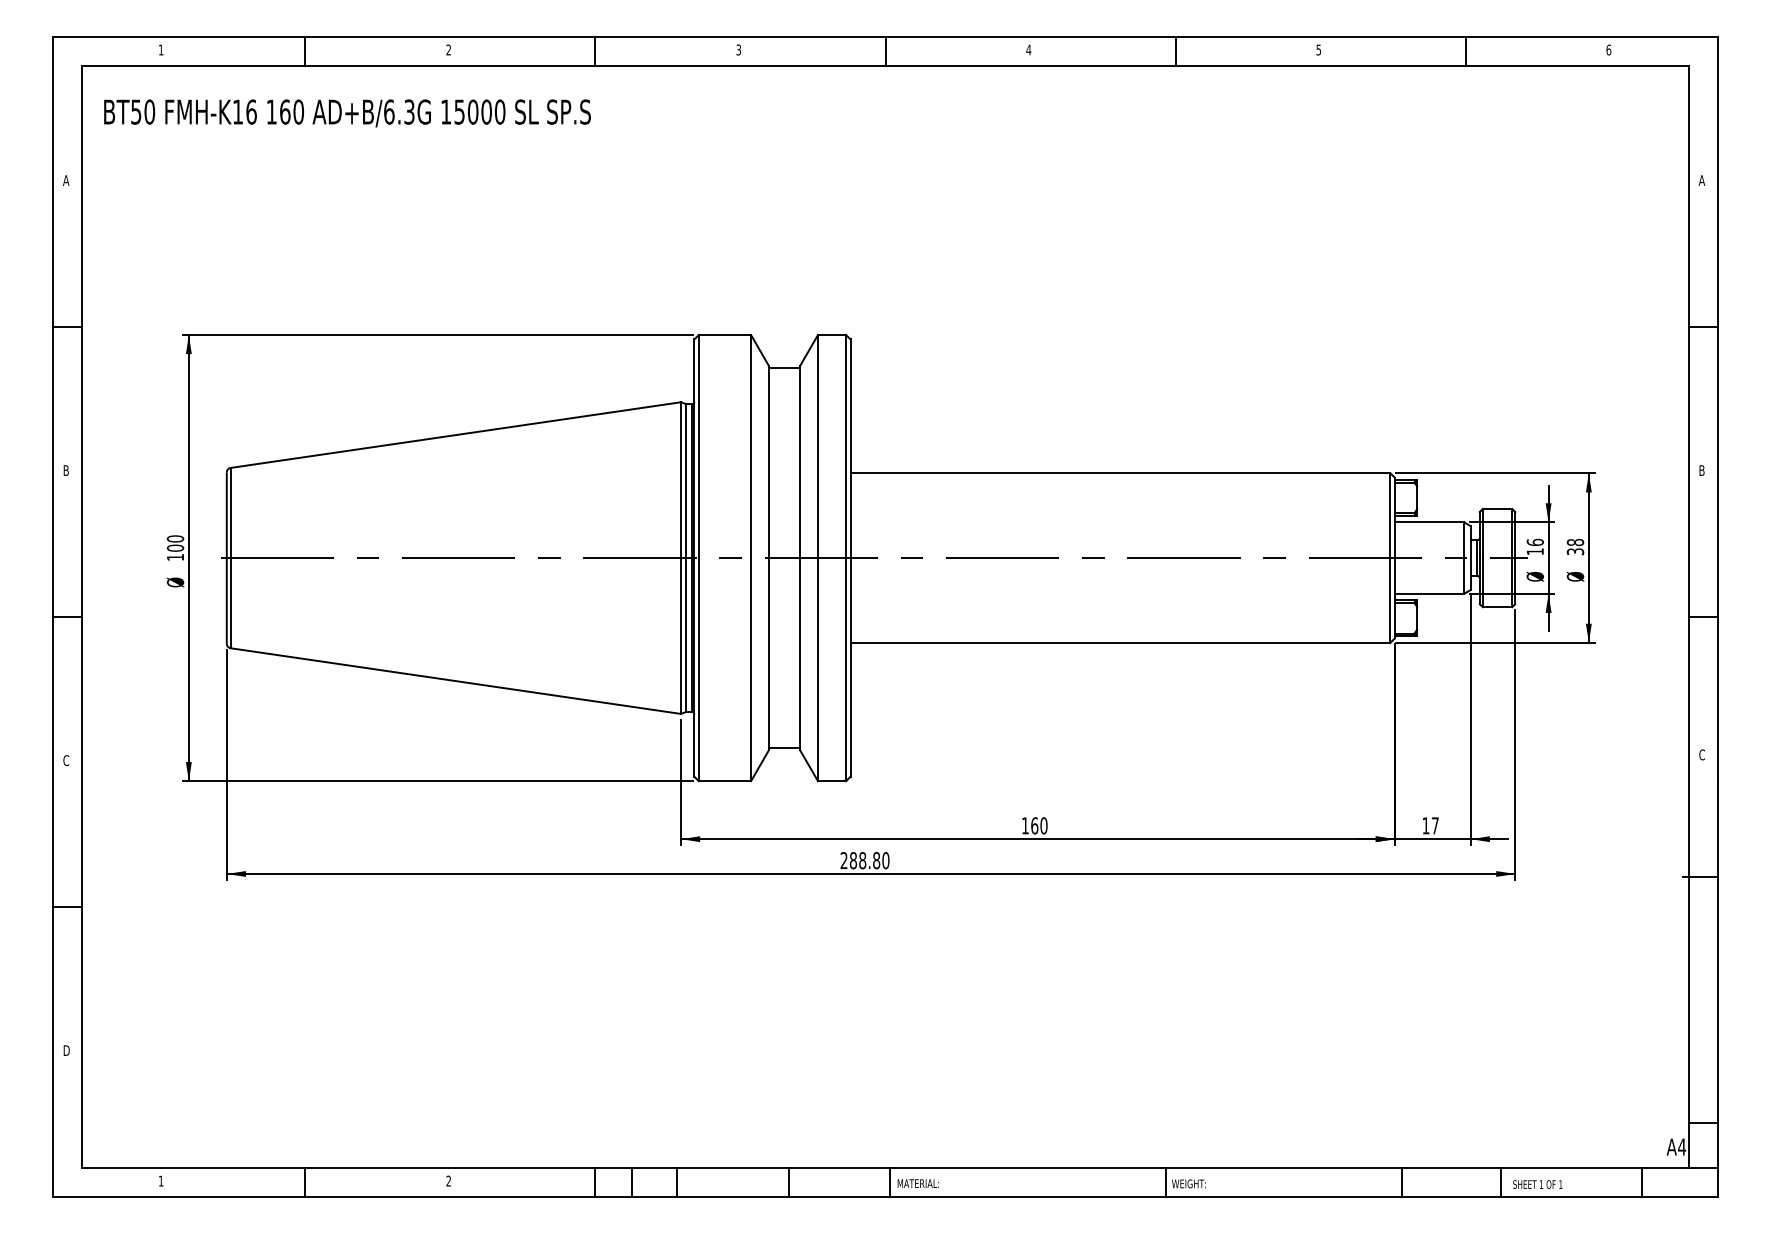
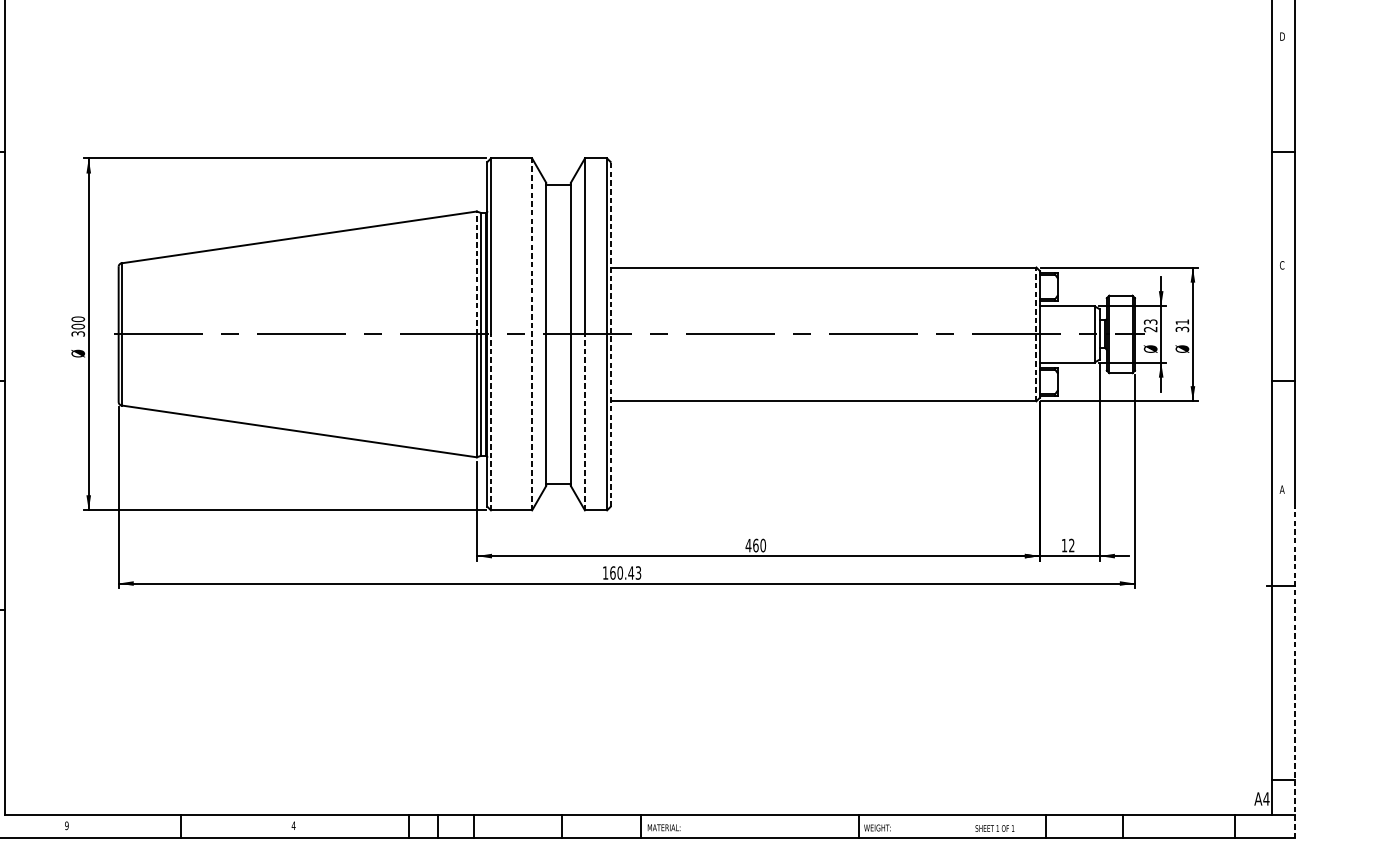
text: (1701, 180) -> (1281, 36), A -> D
text: (1701, 470) -> (1281, 265), B -> C
line: (681, 480) -> (477, 273), solid -> dashed
text: (1575, 542) -> (1182, 322), 38 -> 31
text: (1534, 546) -> (1150, 325), 16 -> 23
text: (175, 557) -> (78, 333), 100 -> 300
line: (751, 557) -> (532, 333), solid -> dashed
line: (850, 558) -> (610, 334), solid -> dashed
line: (1390, 558) -> (1036, 334), solid -> dashed
line: (698, 669) -> (490, 422), solid -> dashed
line: (817, 669) -> (584, 422), solid -> dashed
text: (1702, 754) -> (1282, 489), C -> A
text: (1025, 825) -> (748, 545), 160 -> 460
text: (1434, 825) -> (1071, 545), 17 -> 12
text: (864, 860) -> (621, 572), 288.80 -> 160.43
line: (1717, 987) -> (1294, 673), solid -> dashed
text: (160, 1180) -> (66, 825), 1 -> 9
text: (448, 1180) -> (293, 825), 2 -> 4
text: (1537, 1184) -> (994, 828), moved

